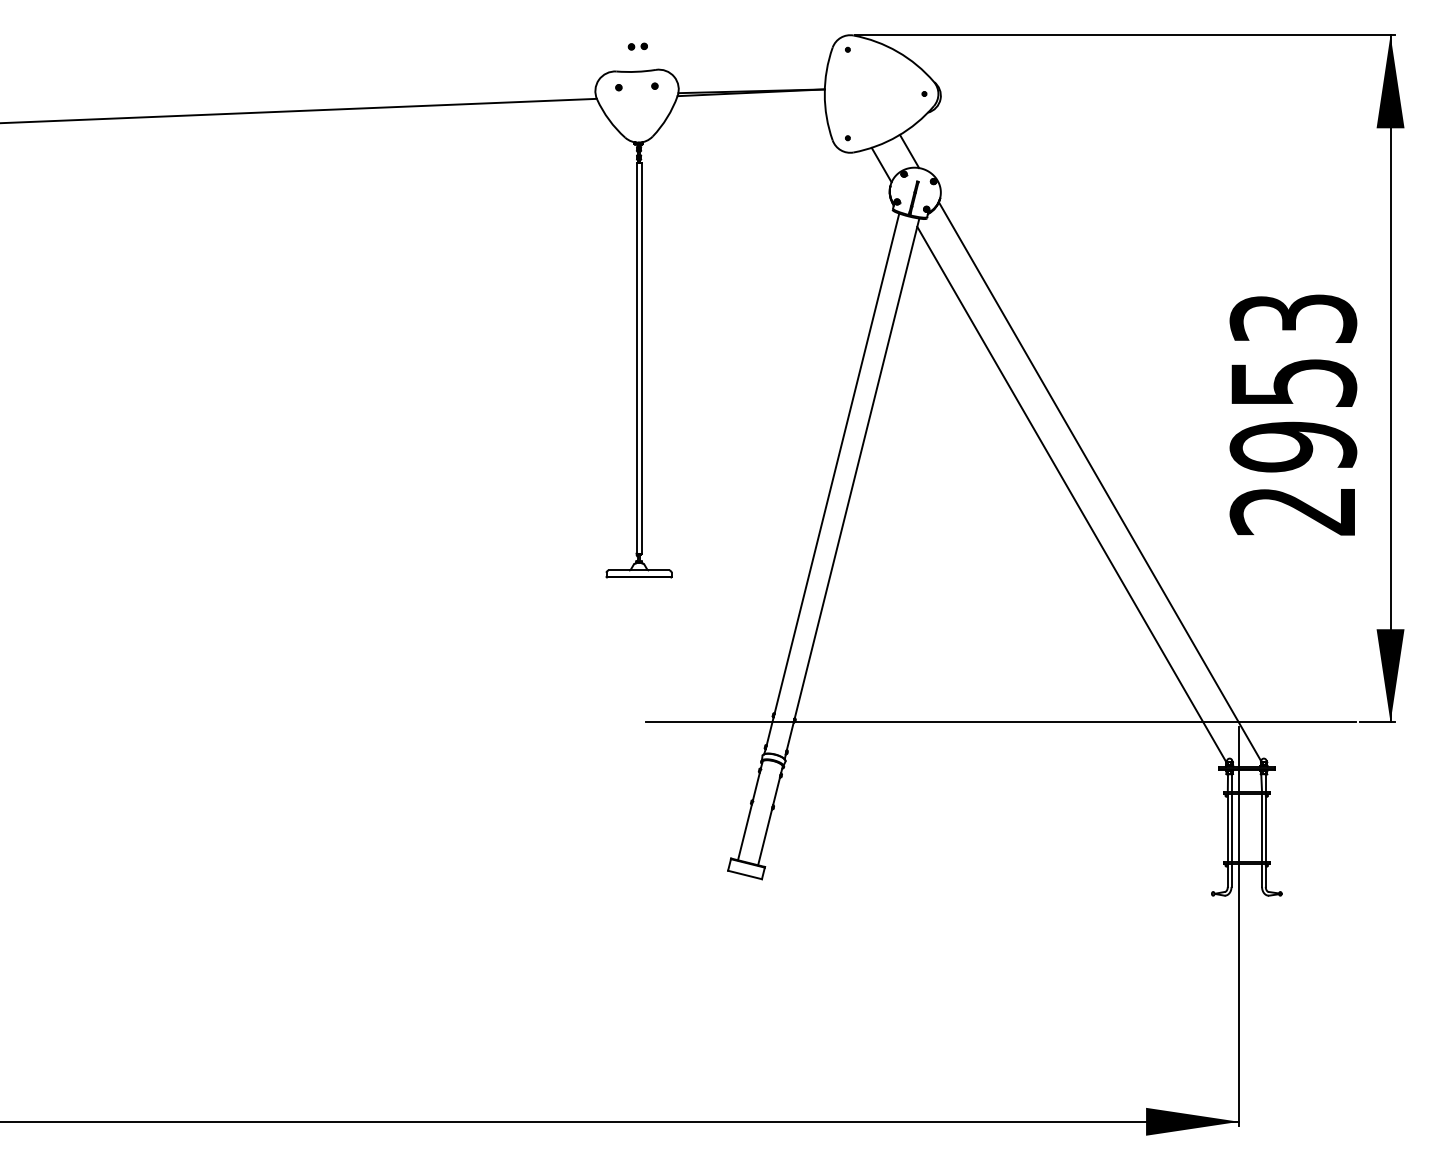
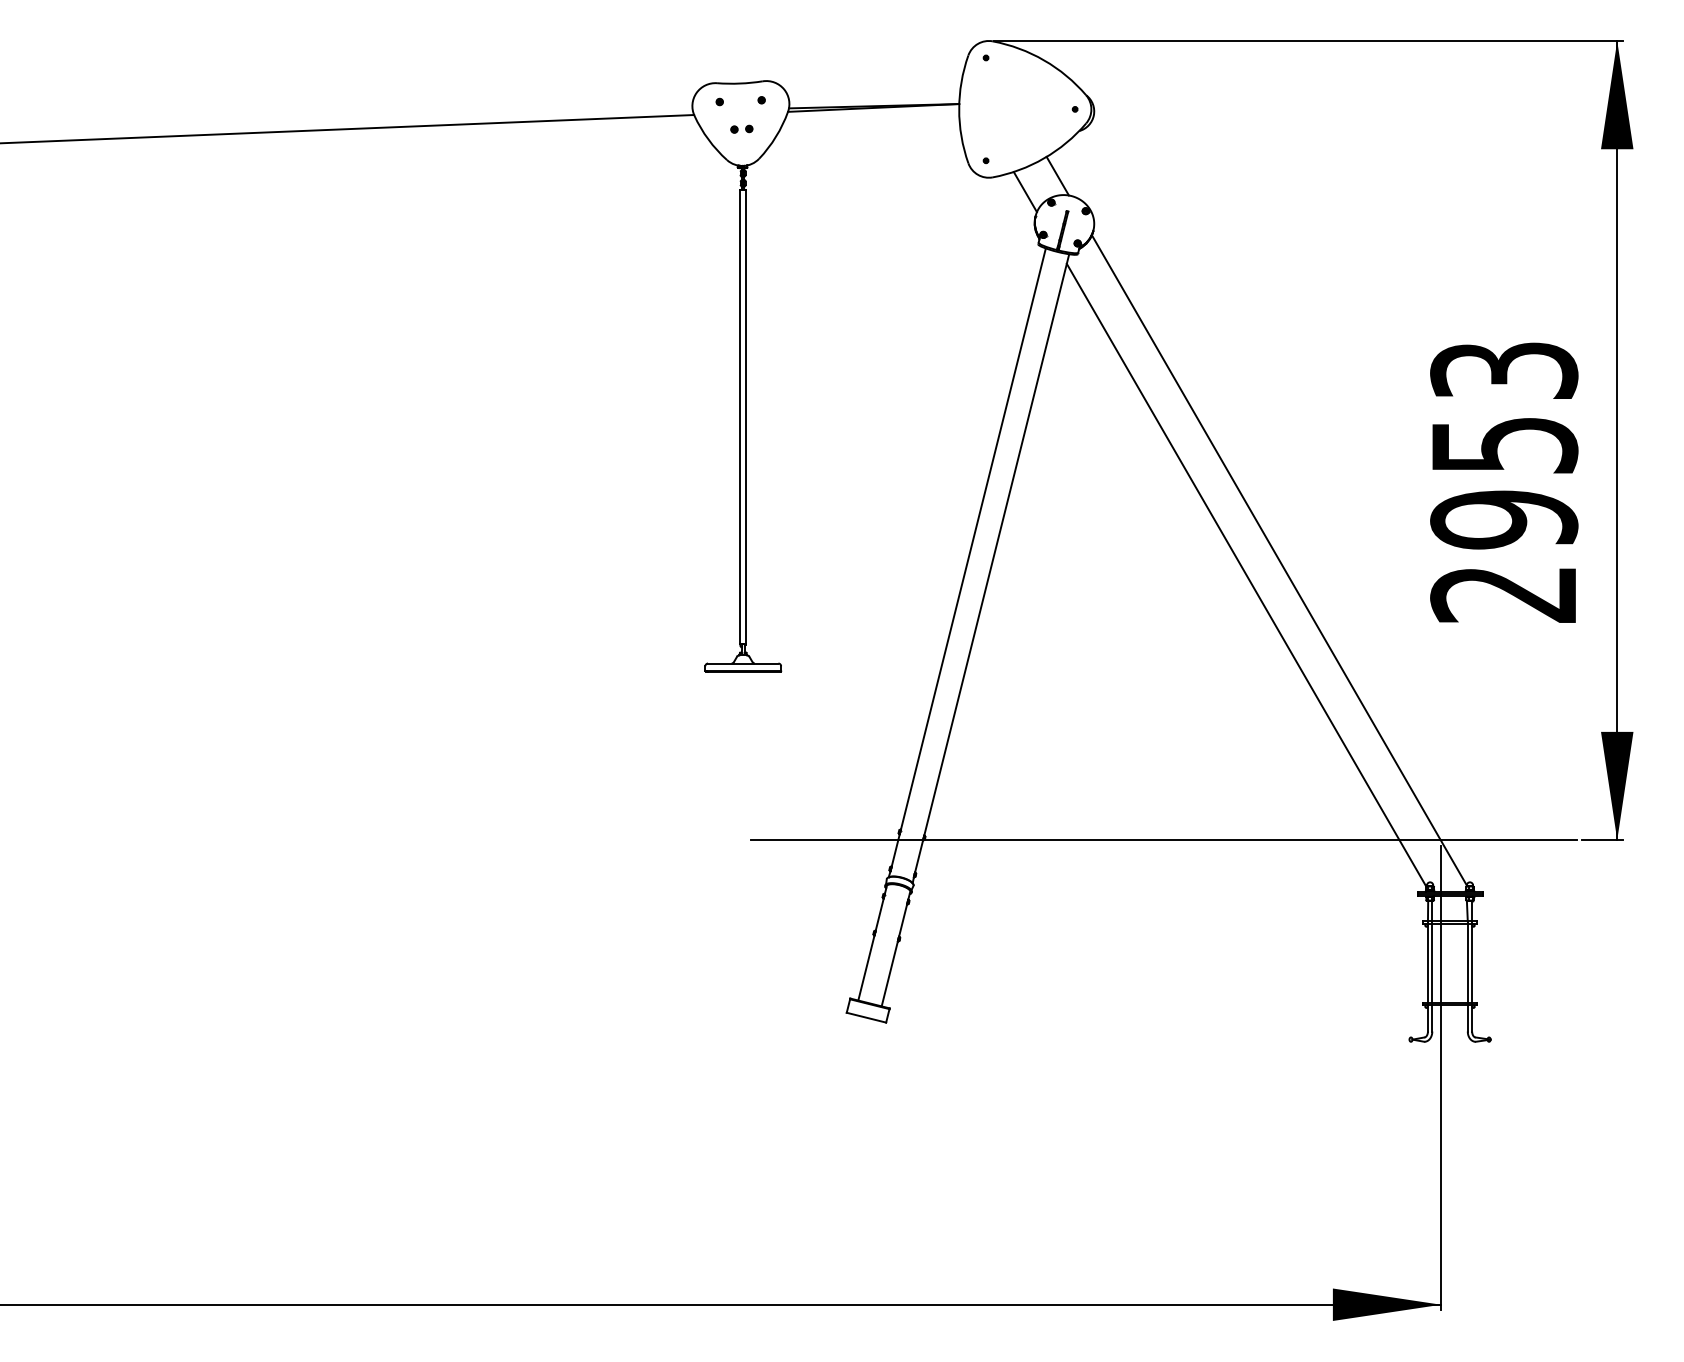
part: (637, 45) -> (741, 128), moved

